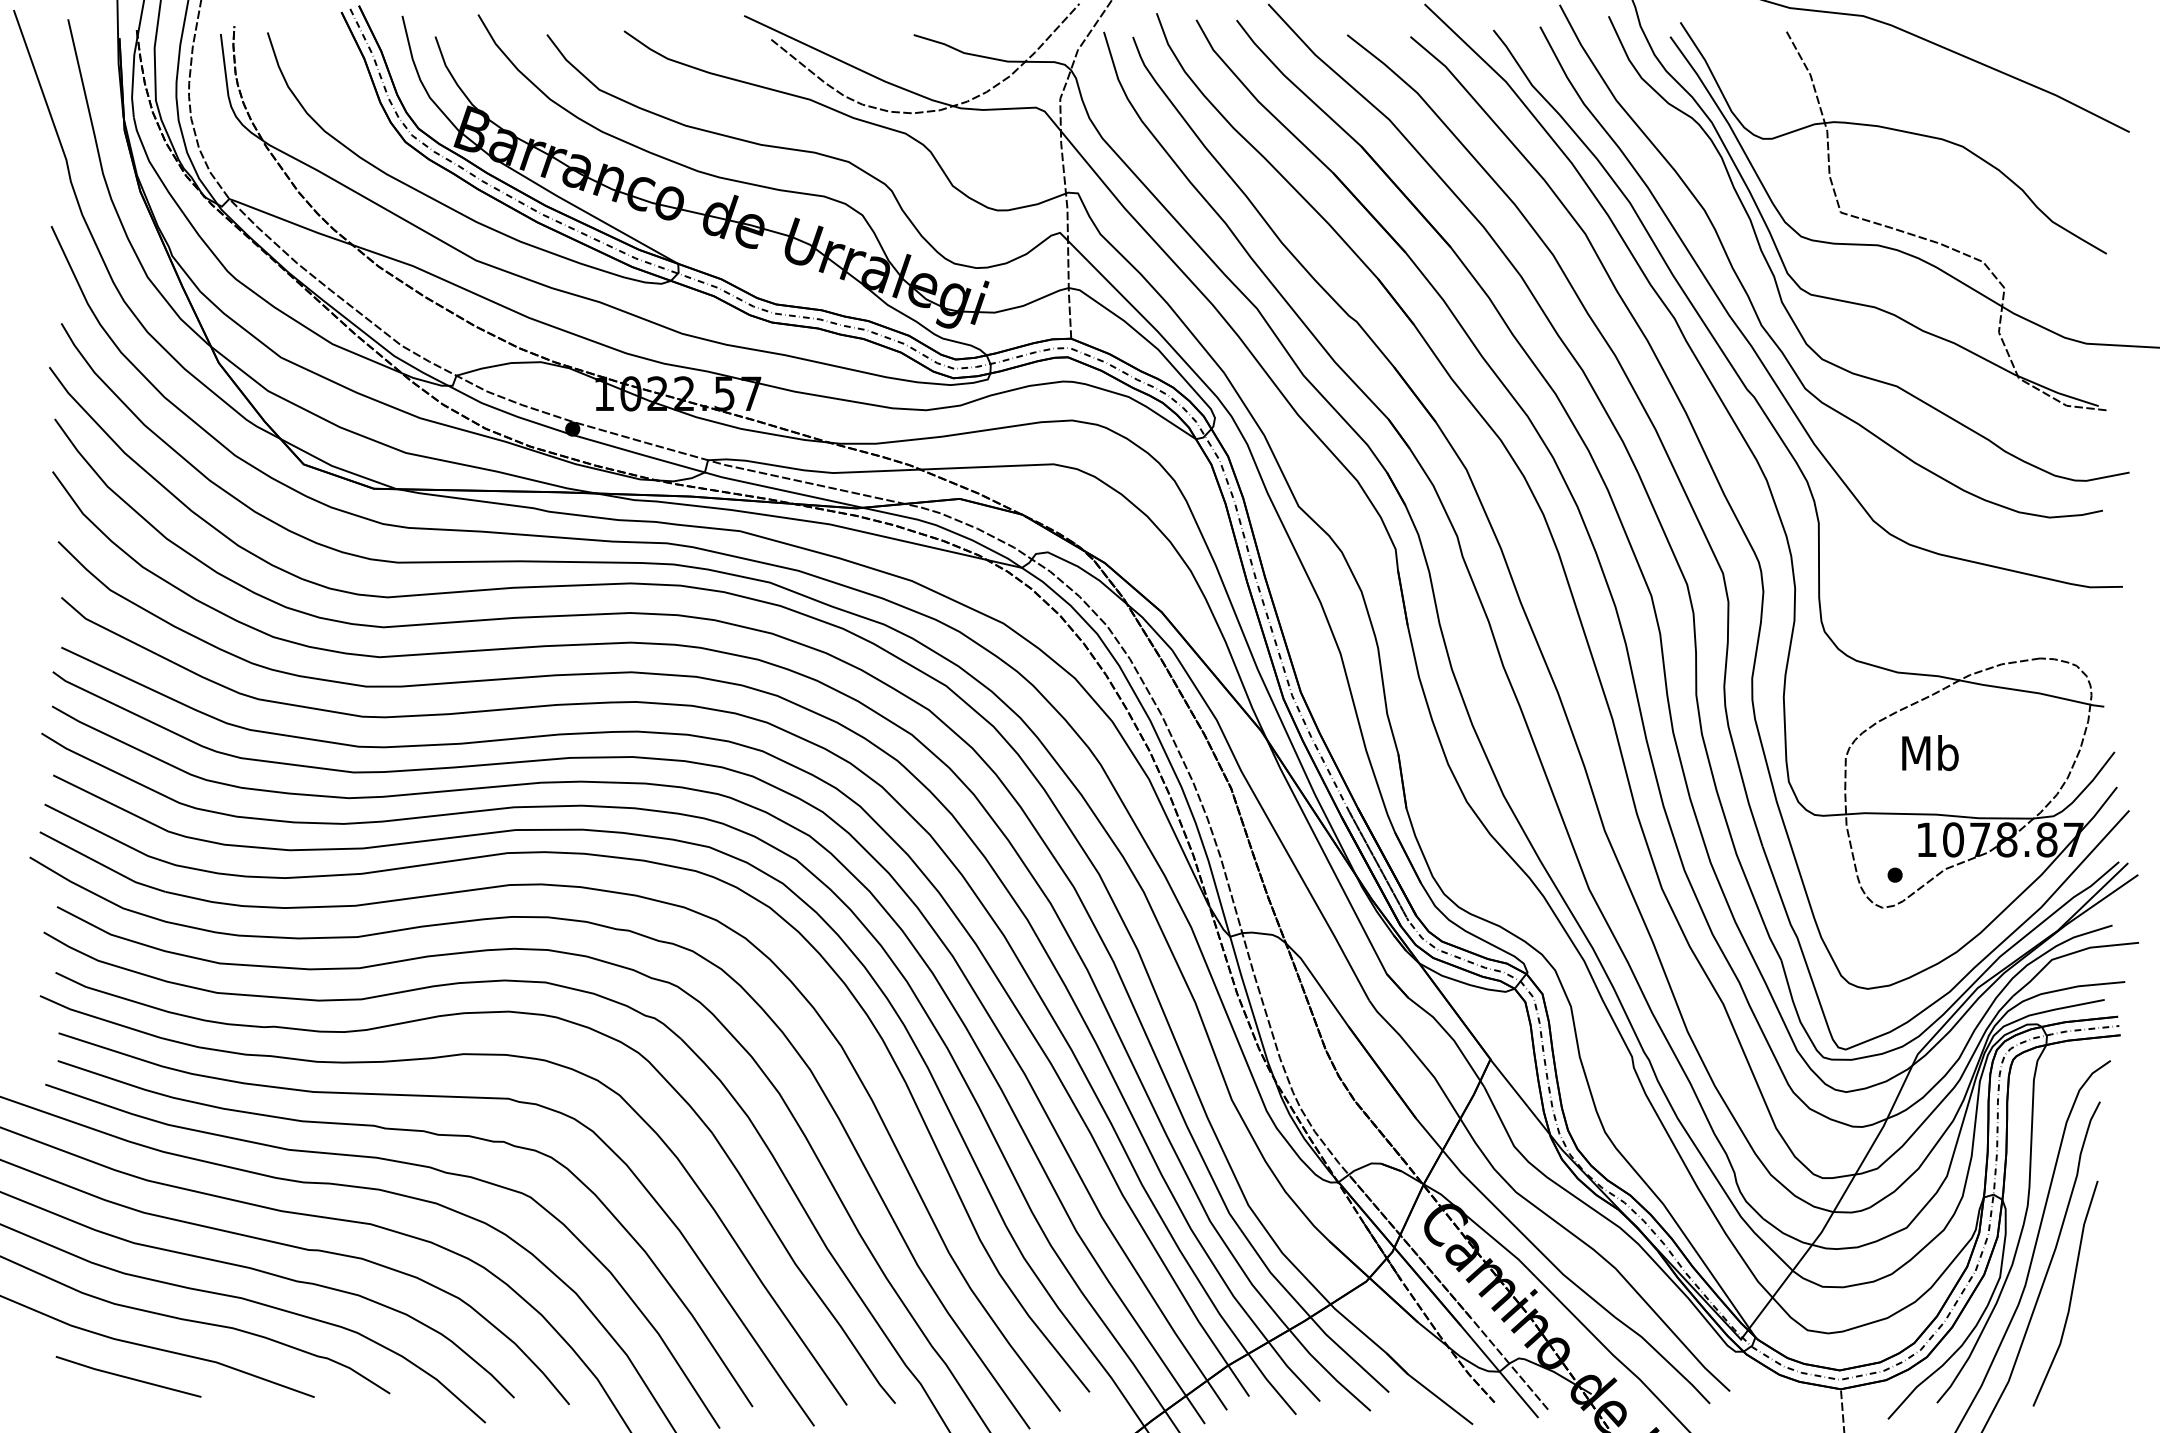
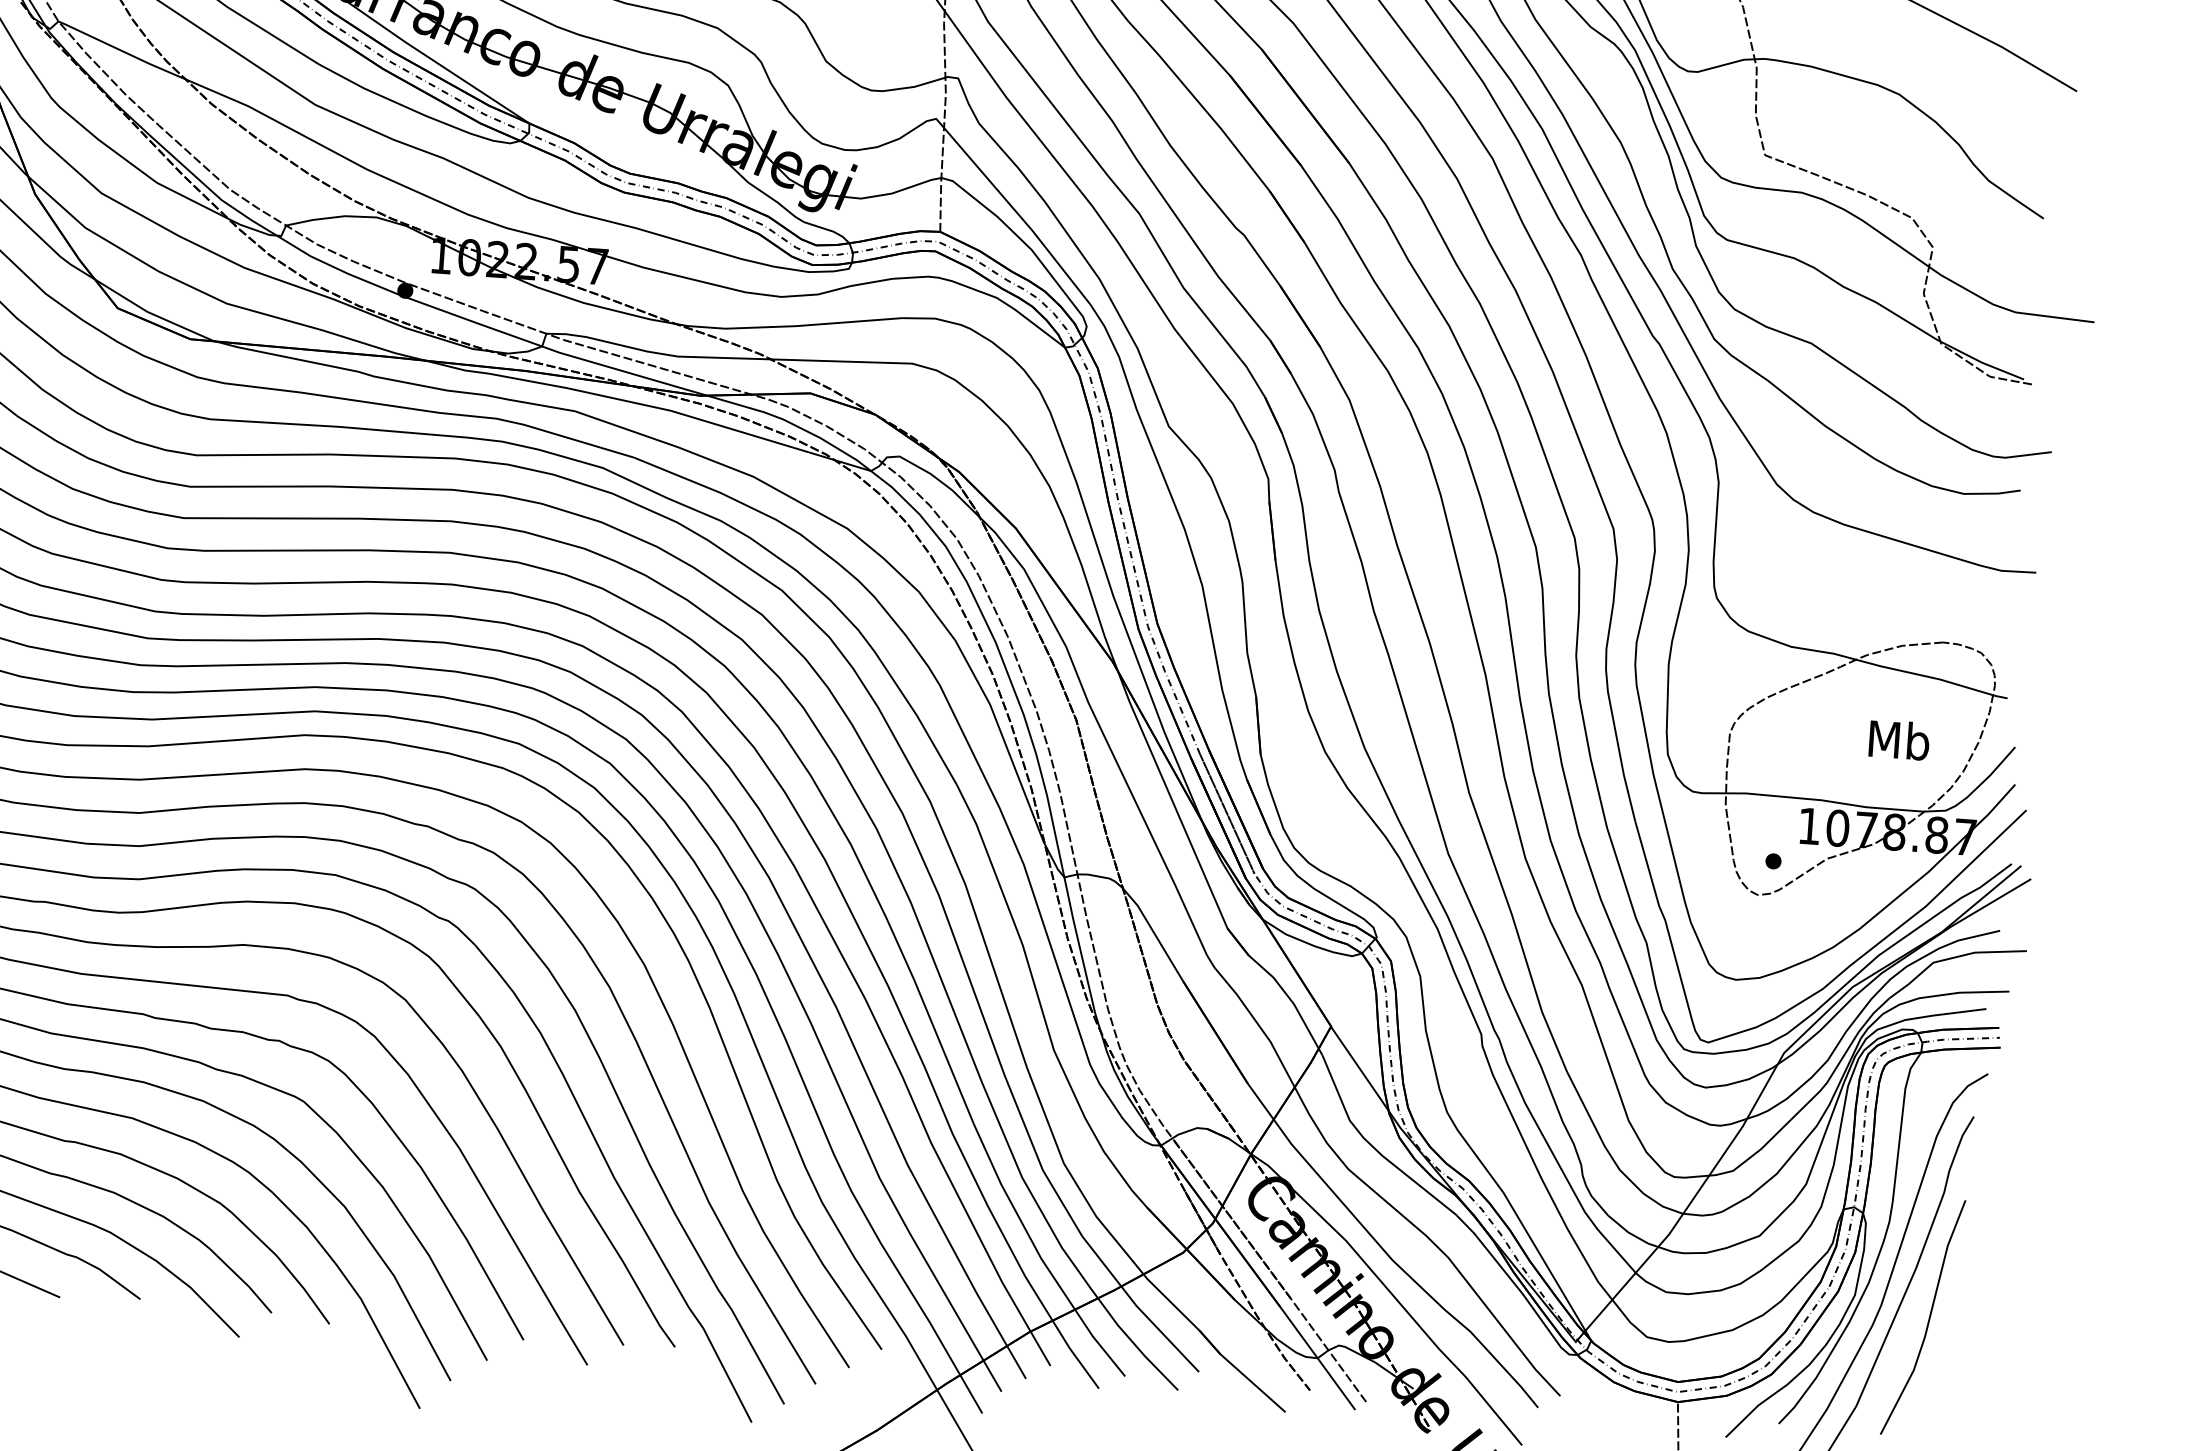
text: (1930, 753) -> (1899, 740), moved

